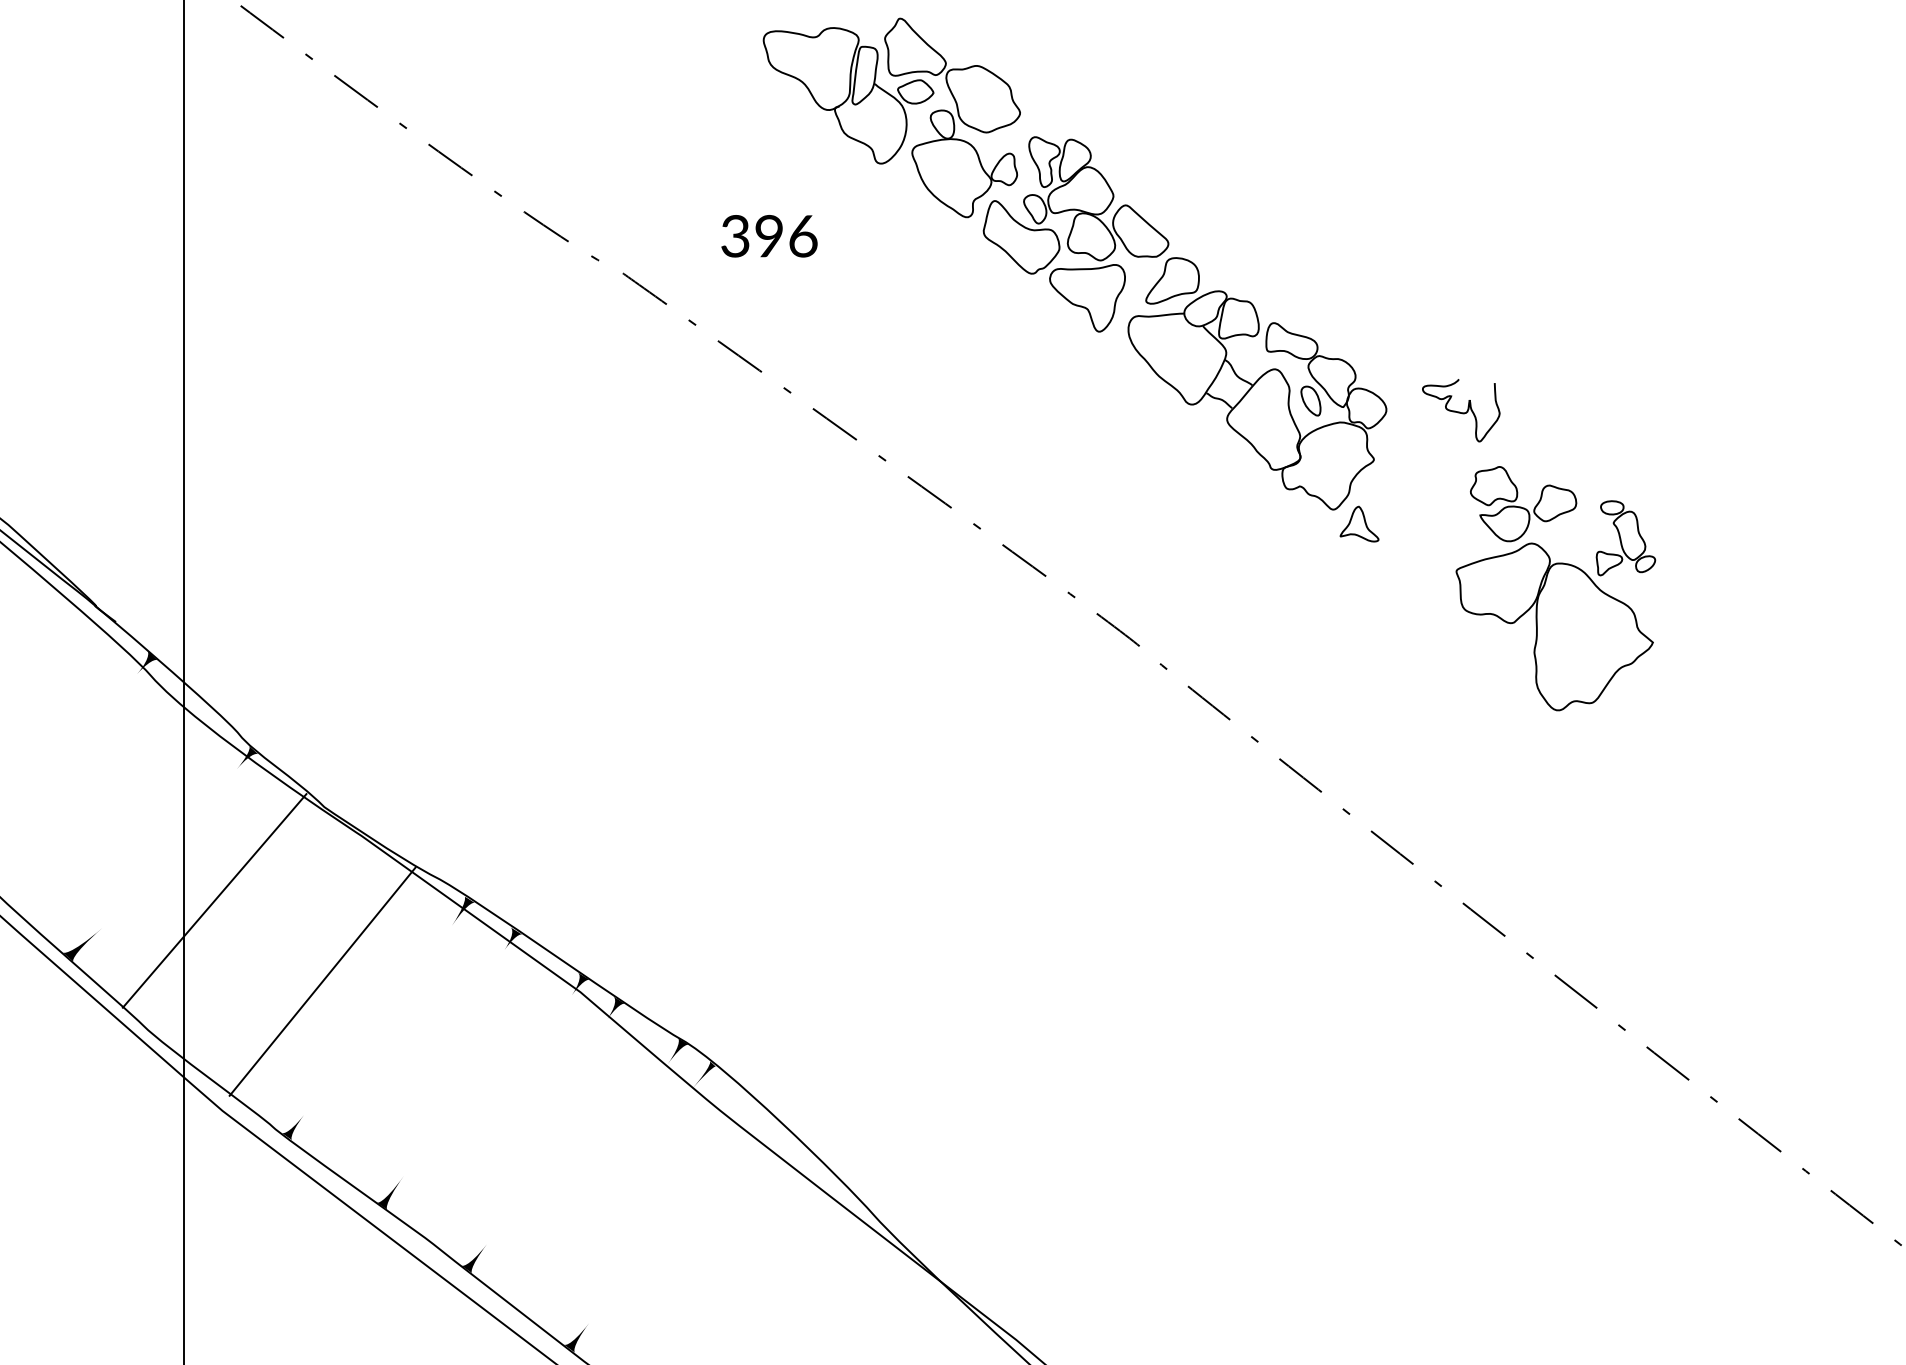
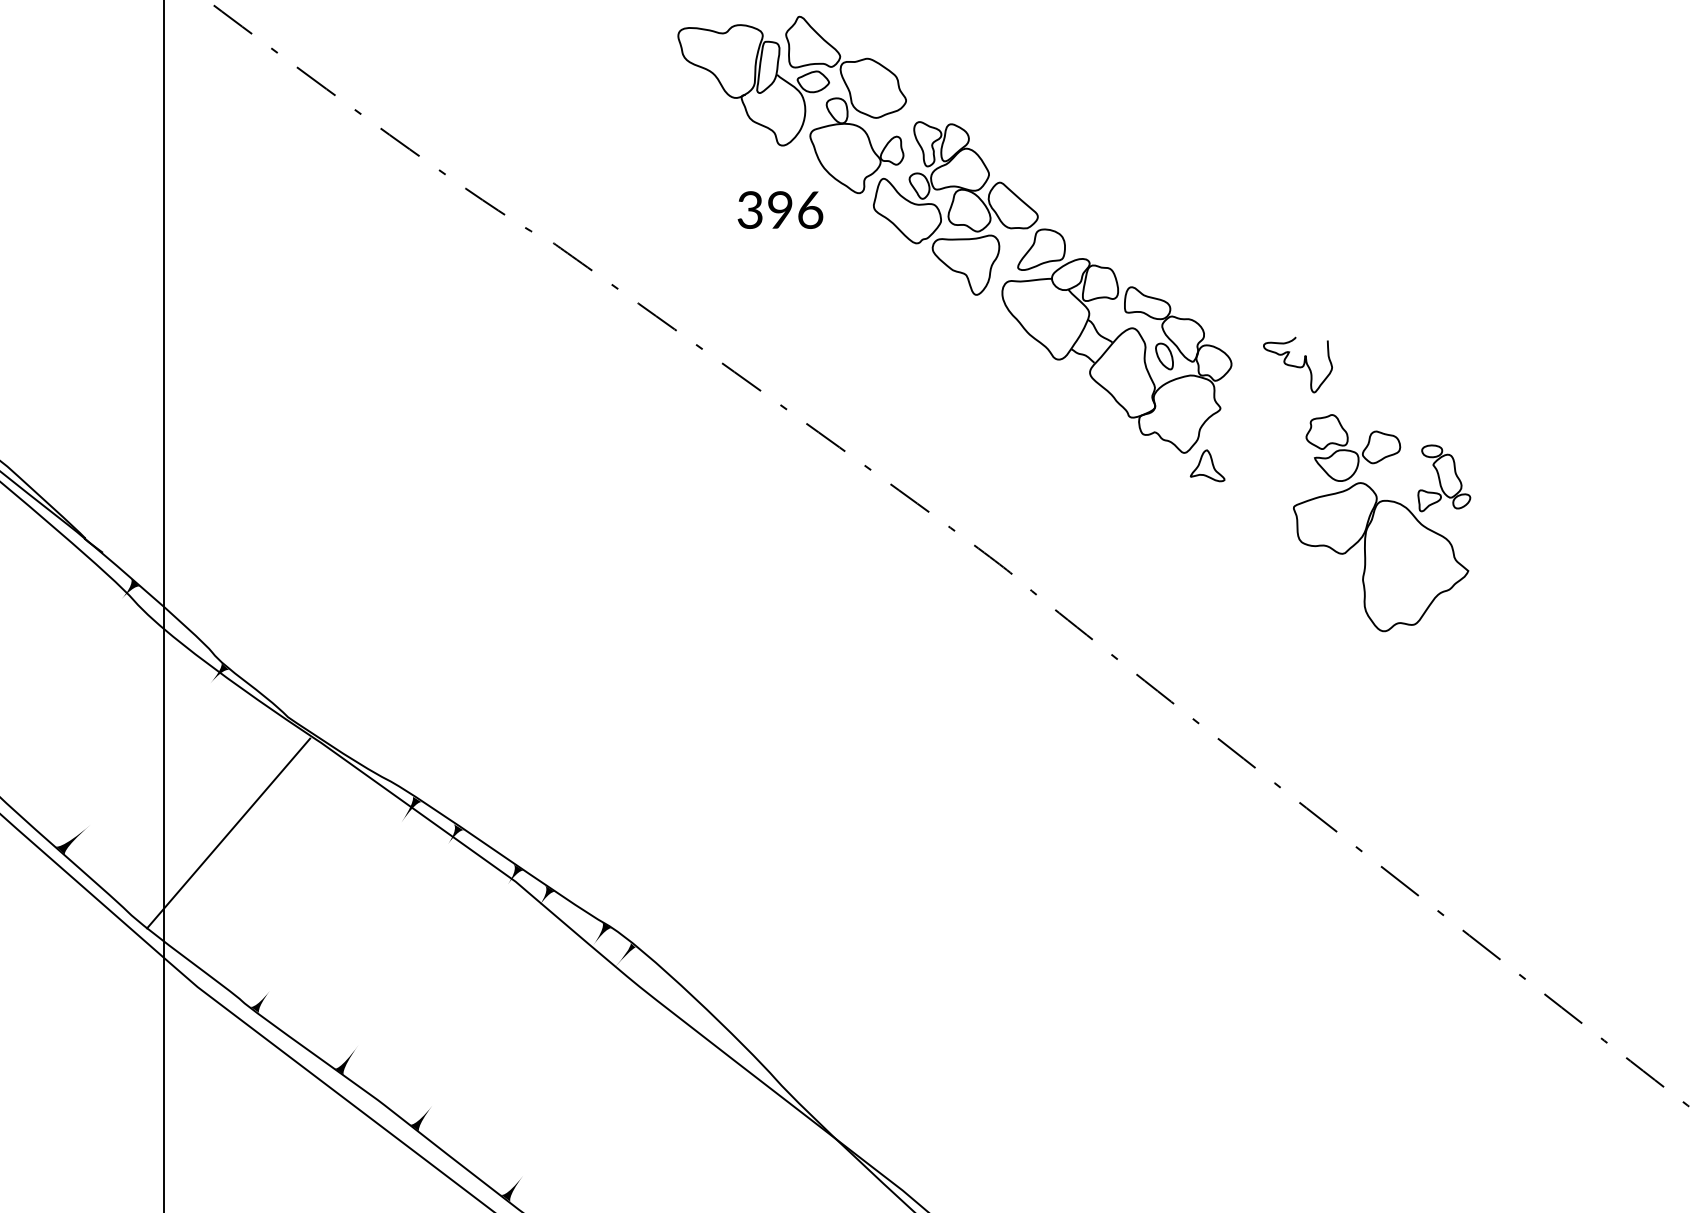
text: (769, 235) -> (780, 209), moved
line: (214, 900) -> (228, 833), moved
line: (322, 980) -> (286, 871), removed

